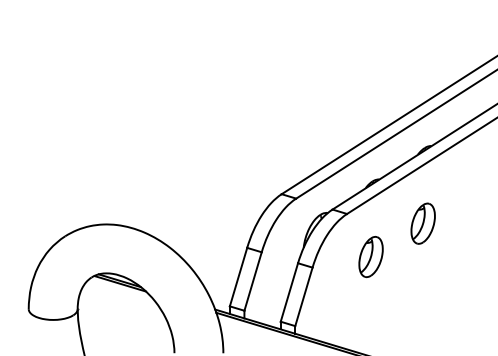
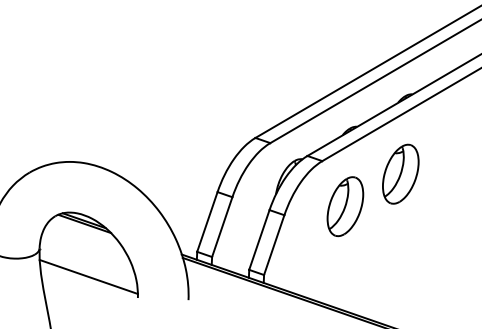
part: (422, 223) -> (399, 174), size x1.43
part: (370, 256) -> (344, 206), size x1.43
line: (126, 334) -> (89, 276), added

